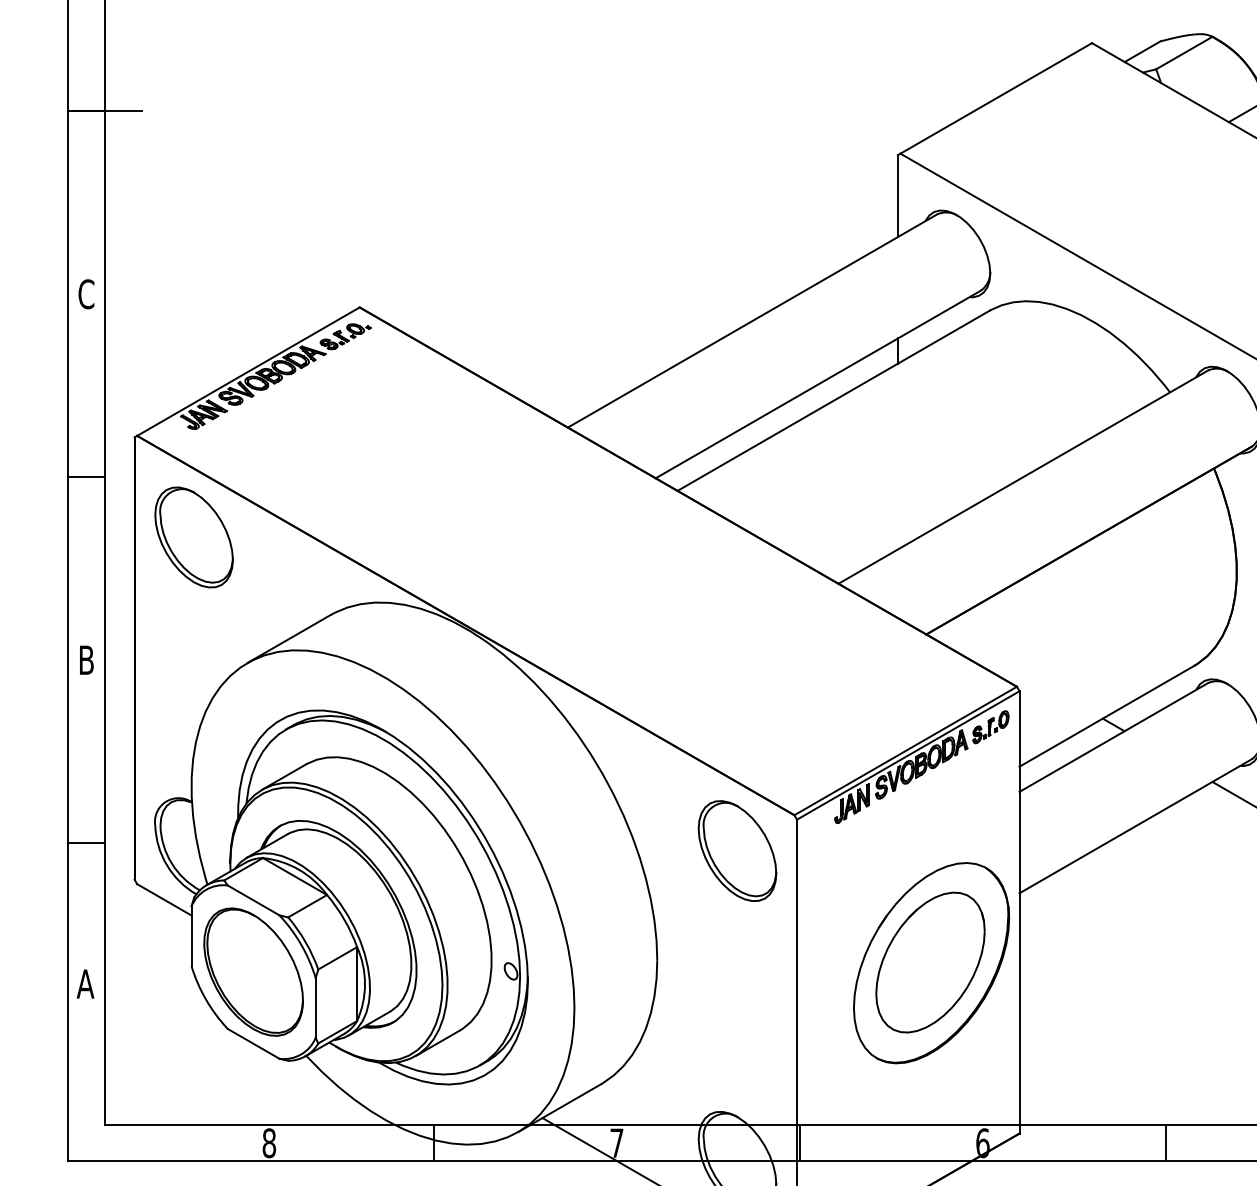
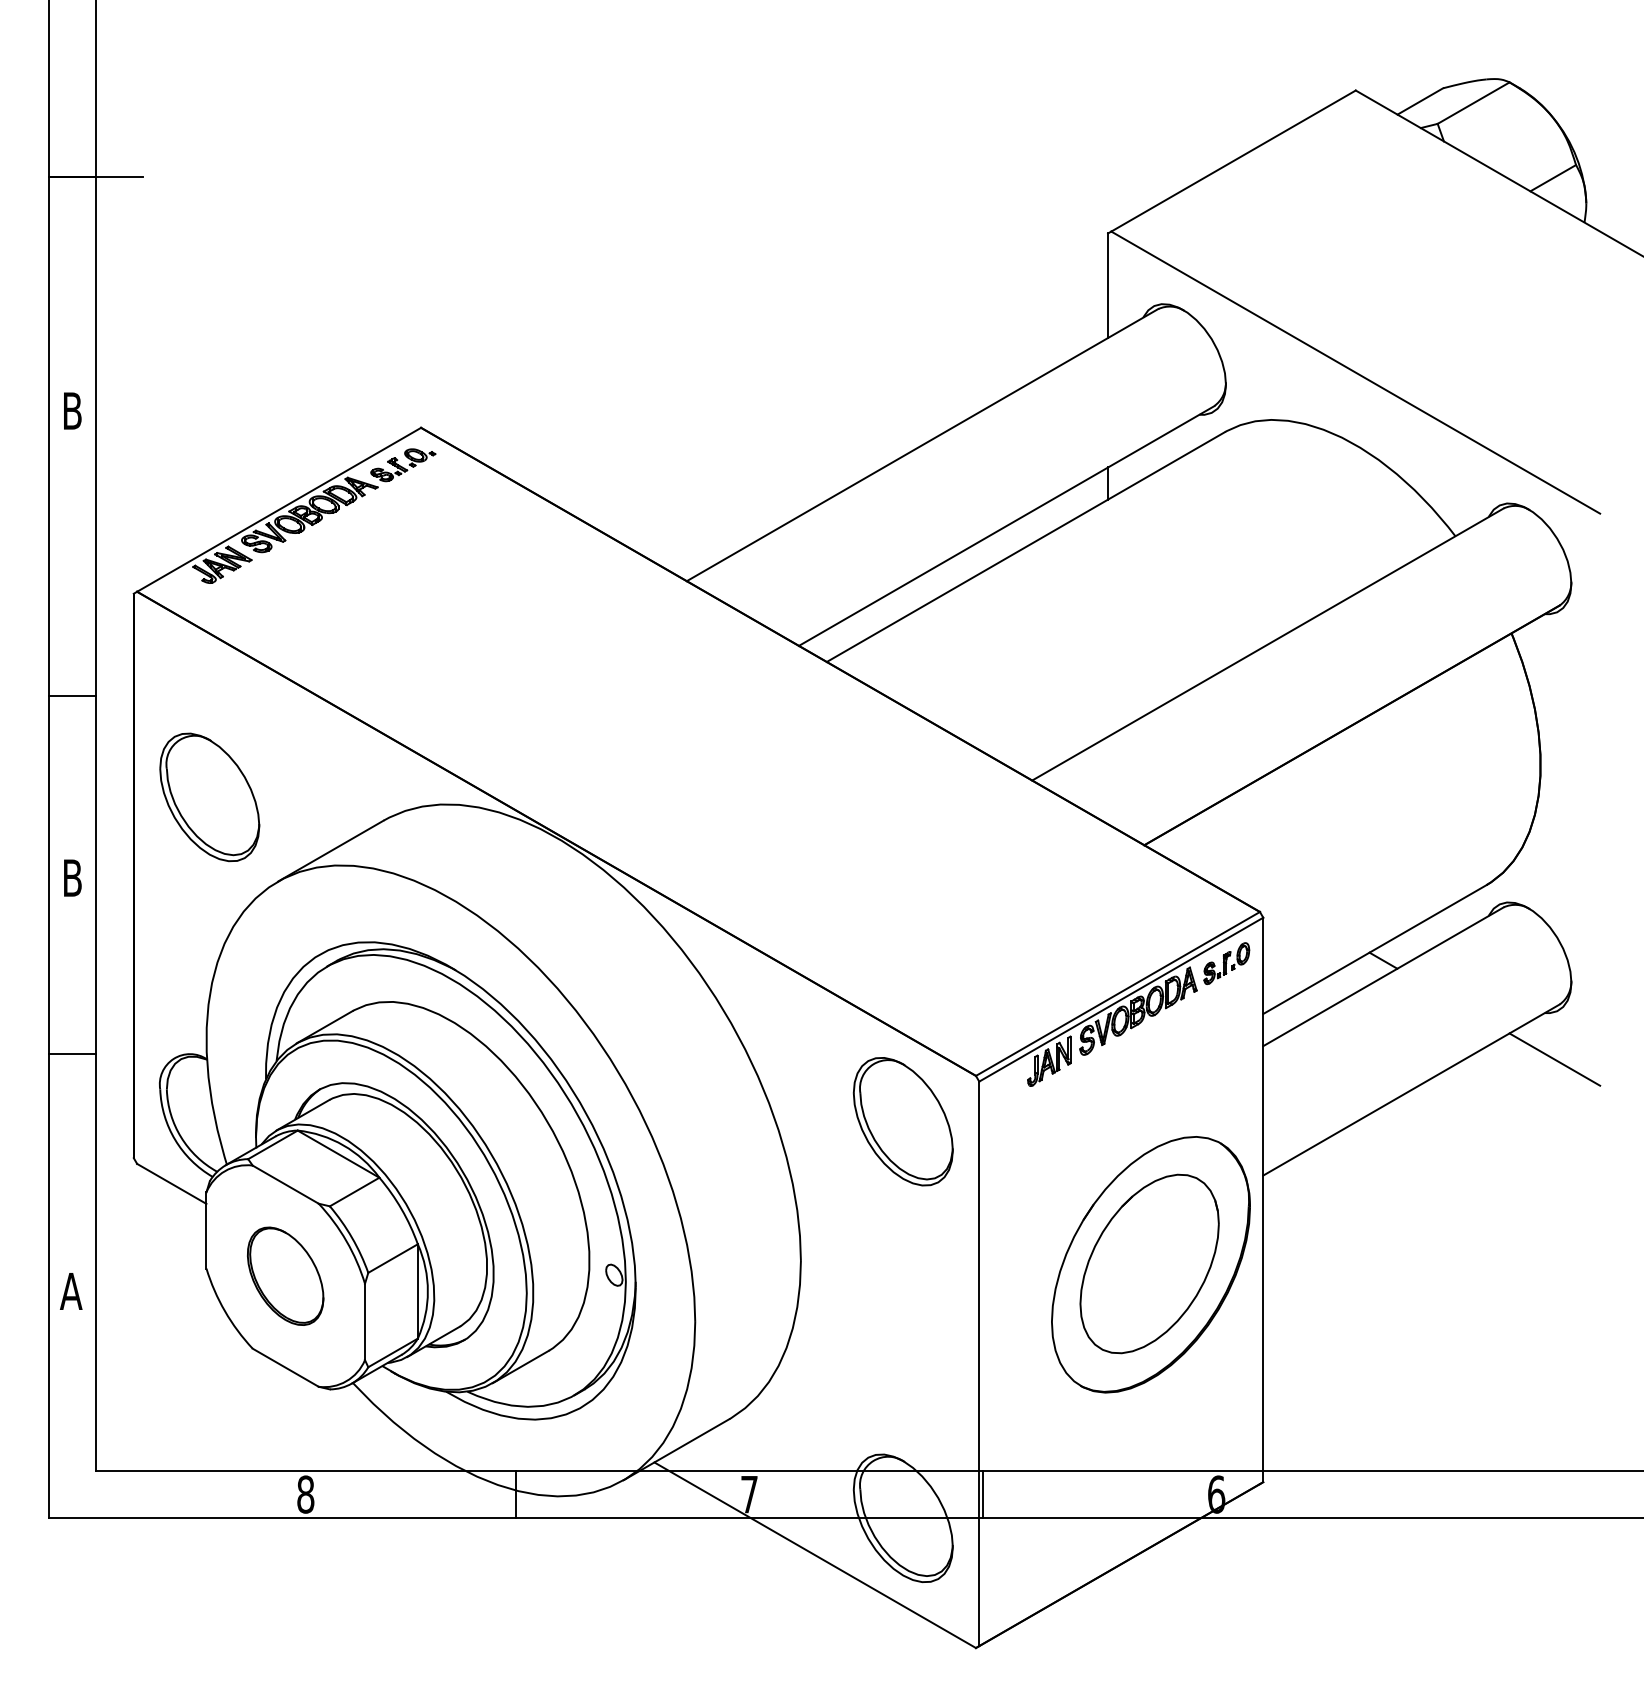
text: (86, 293) -> (72, 410), C -> B
line: (86, 477) -> (72, 696), moved
part: (193, 537) -> (209, 797), moved
line: (86, 843) -> (72, 1054), moved
part: (253, 972) -> (285, 1276), size x0.6
line: (1166, 1143) -> (1450, 1494), removed

